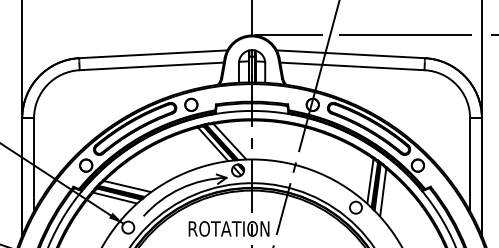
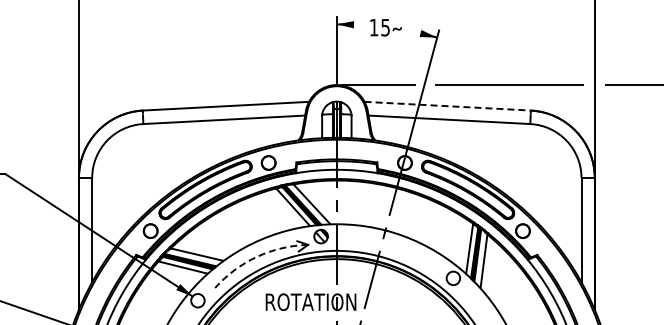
line: (351, 54) -> (448, 106), solid -> dashed
arc: (181, 188) -> (257, 256), solid -> dashed

